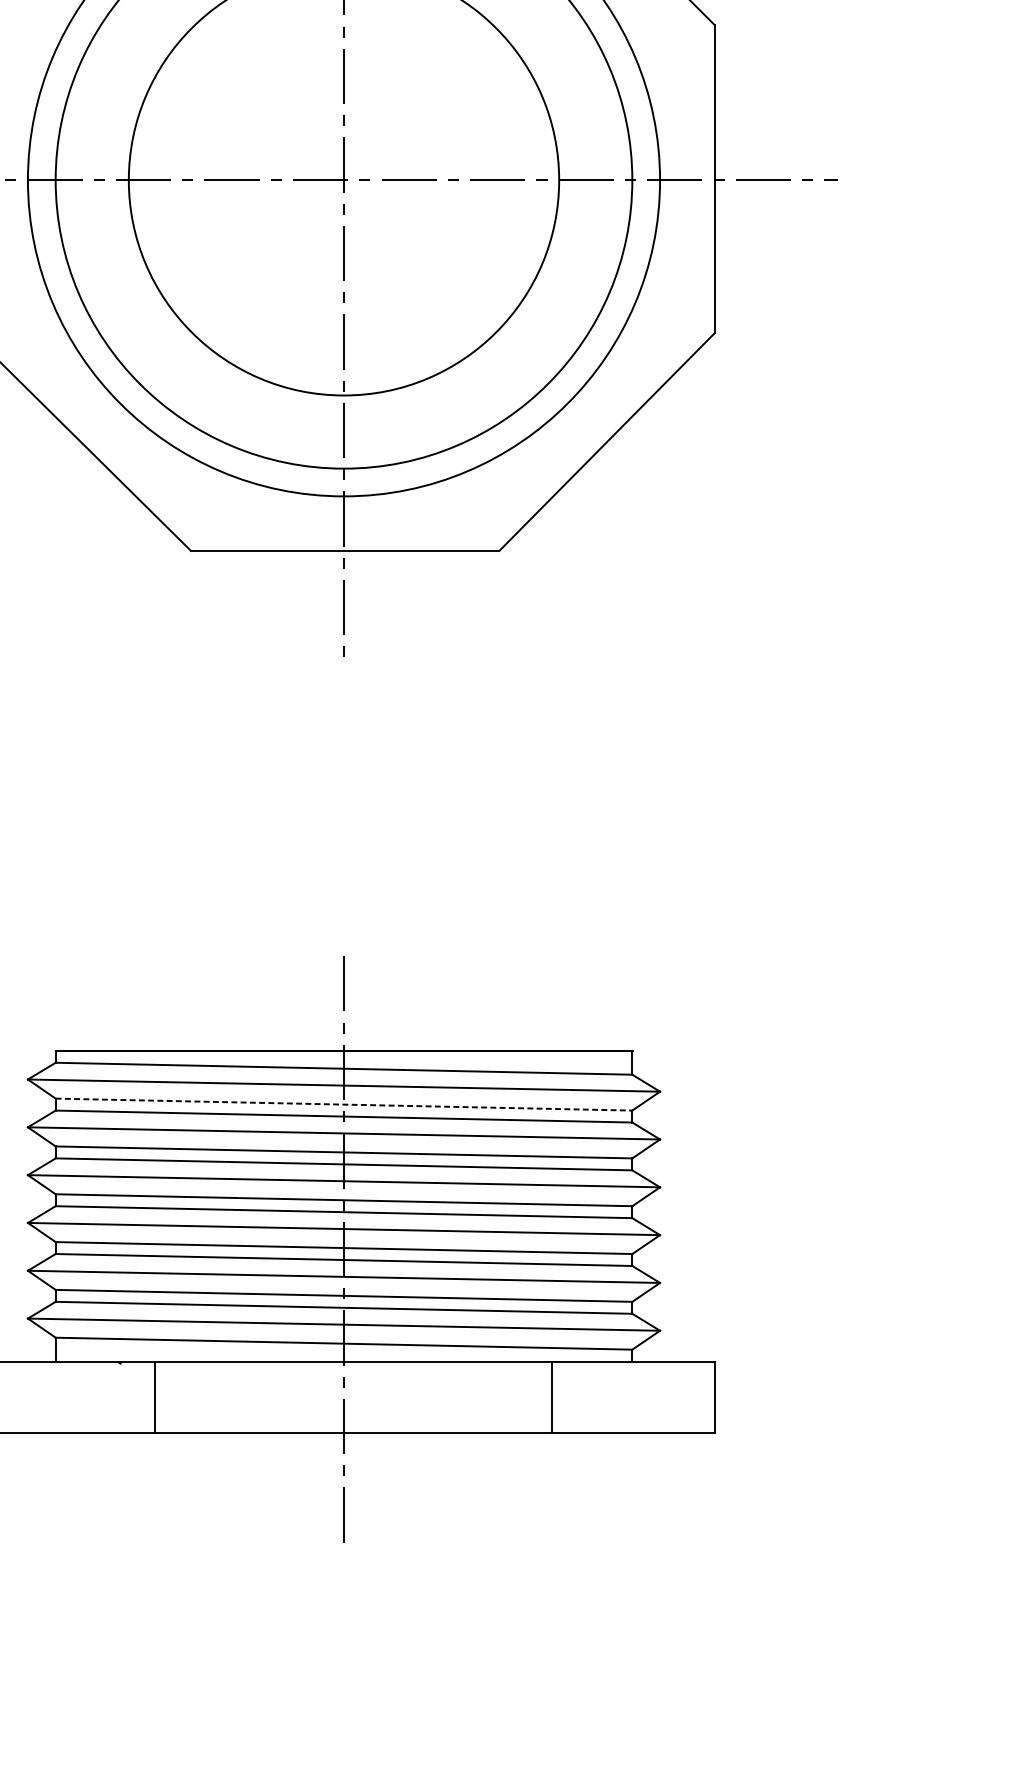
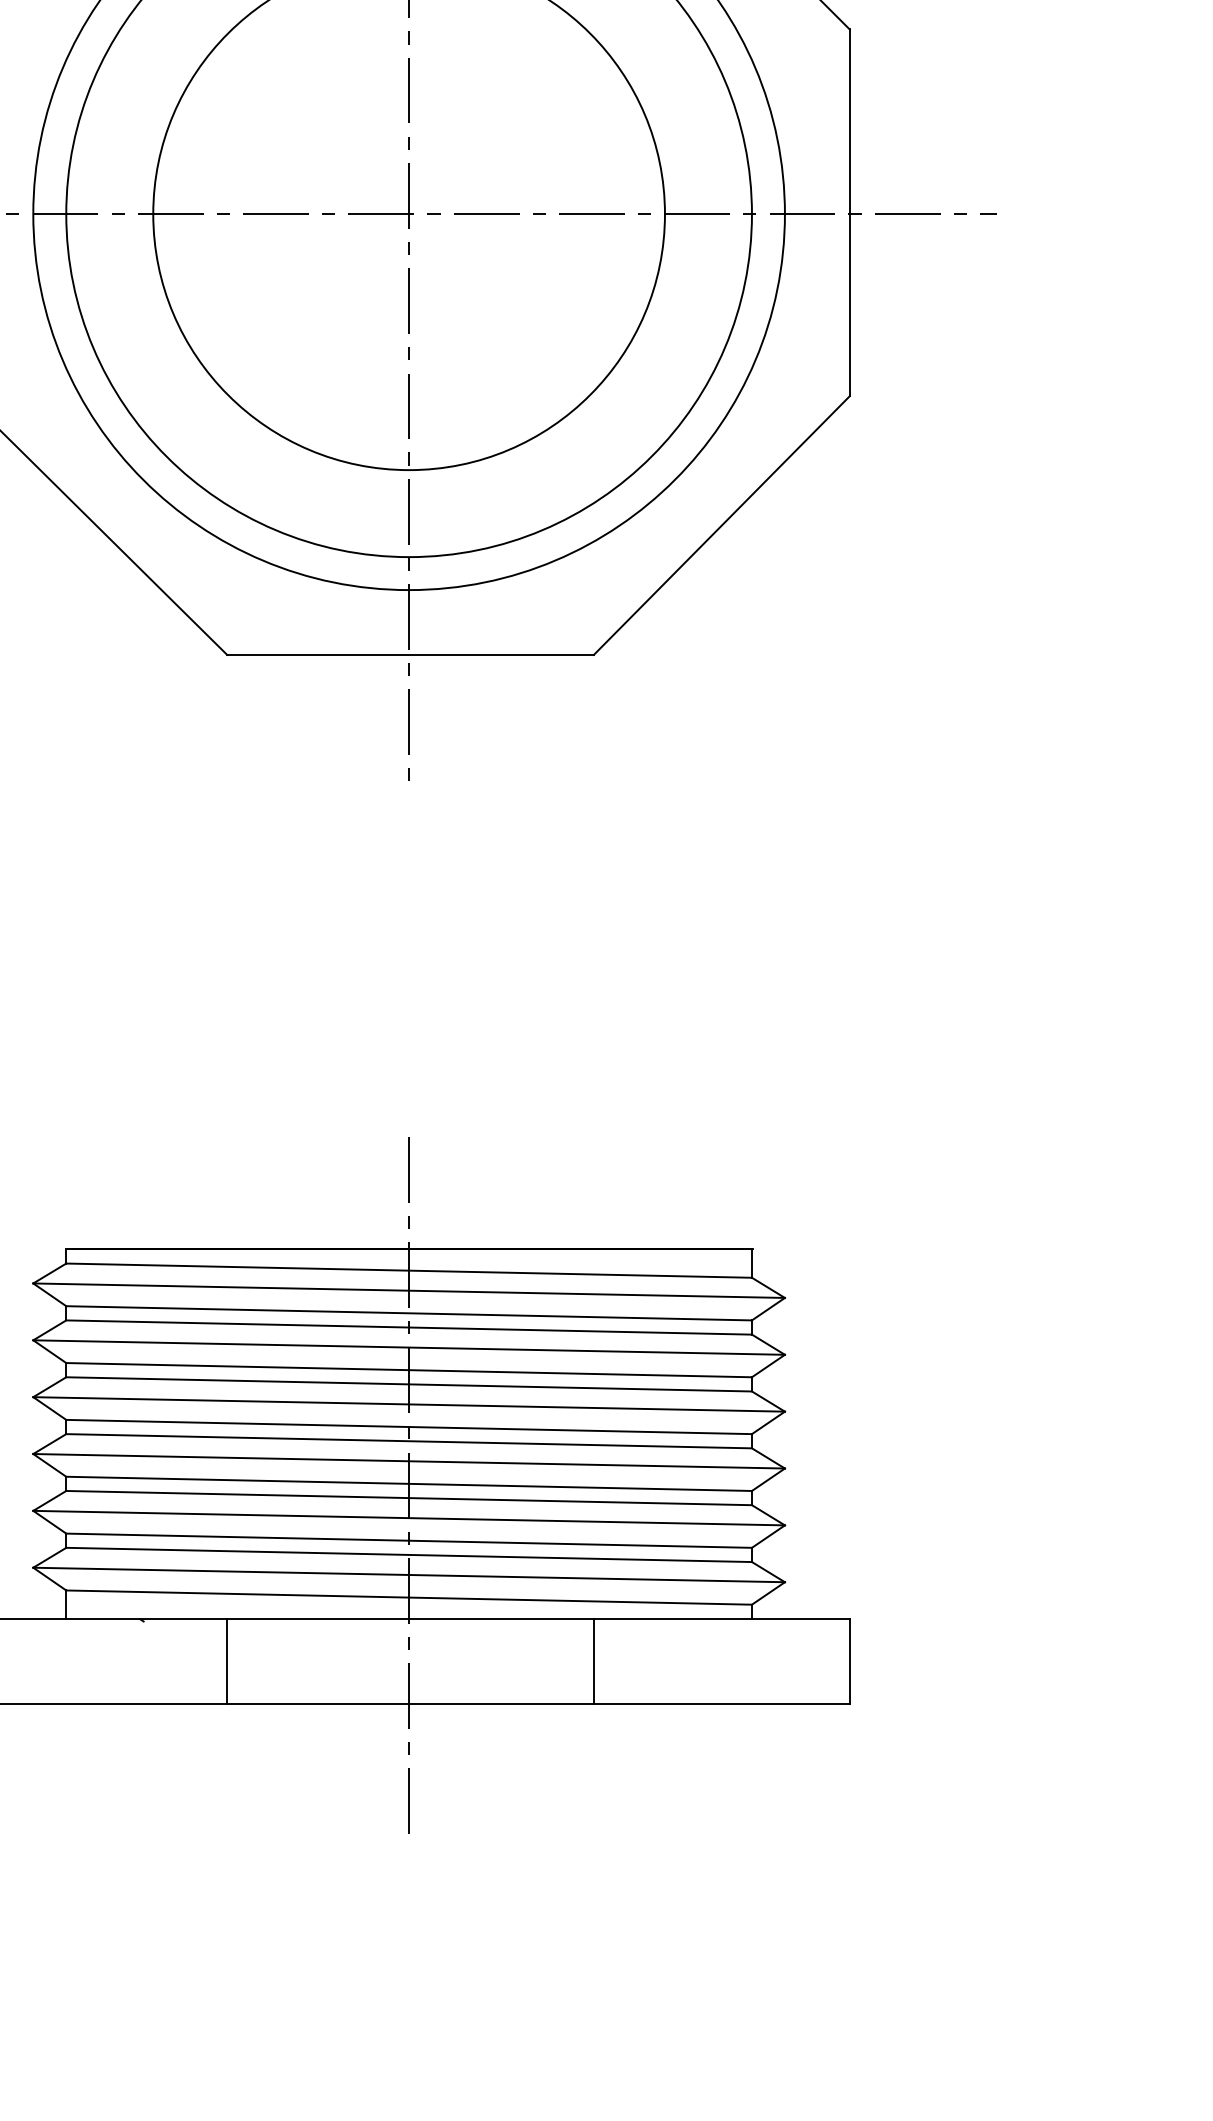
line: (344, 1104) -> (409, 1313), dashed -> solid
line: (155, 1397) -> (227, 1661), moved
line: (551, 1397) -> (593, 1661), moved

